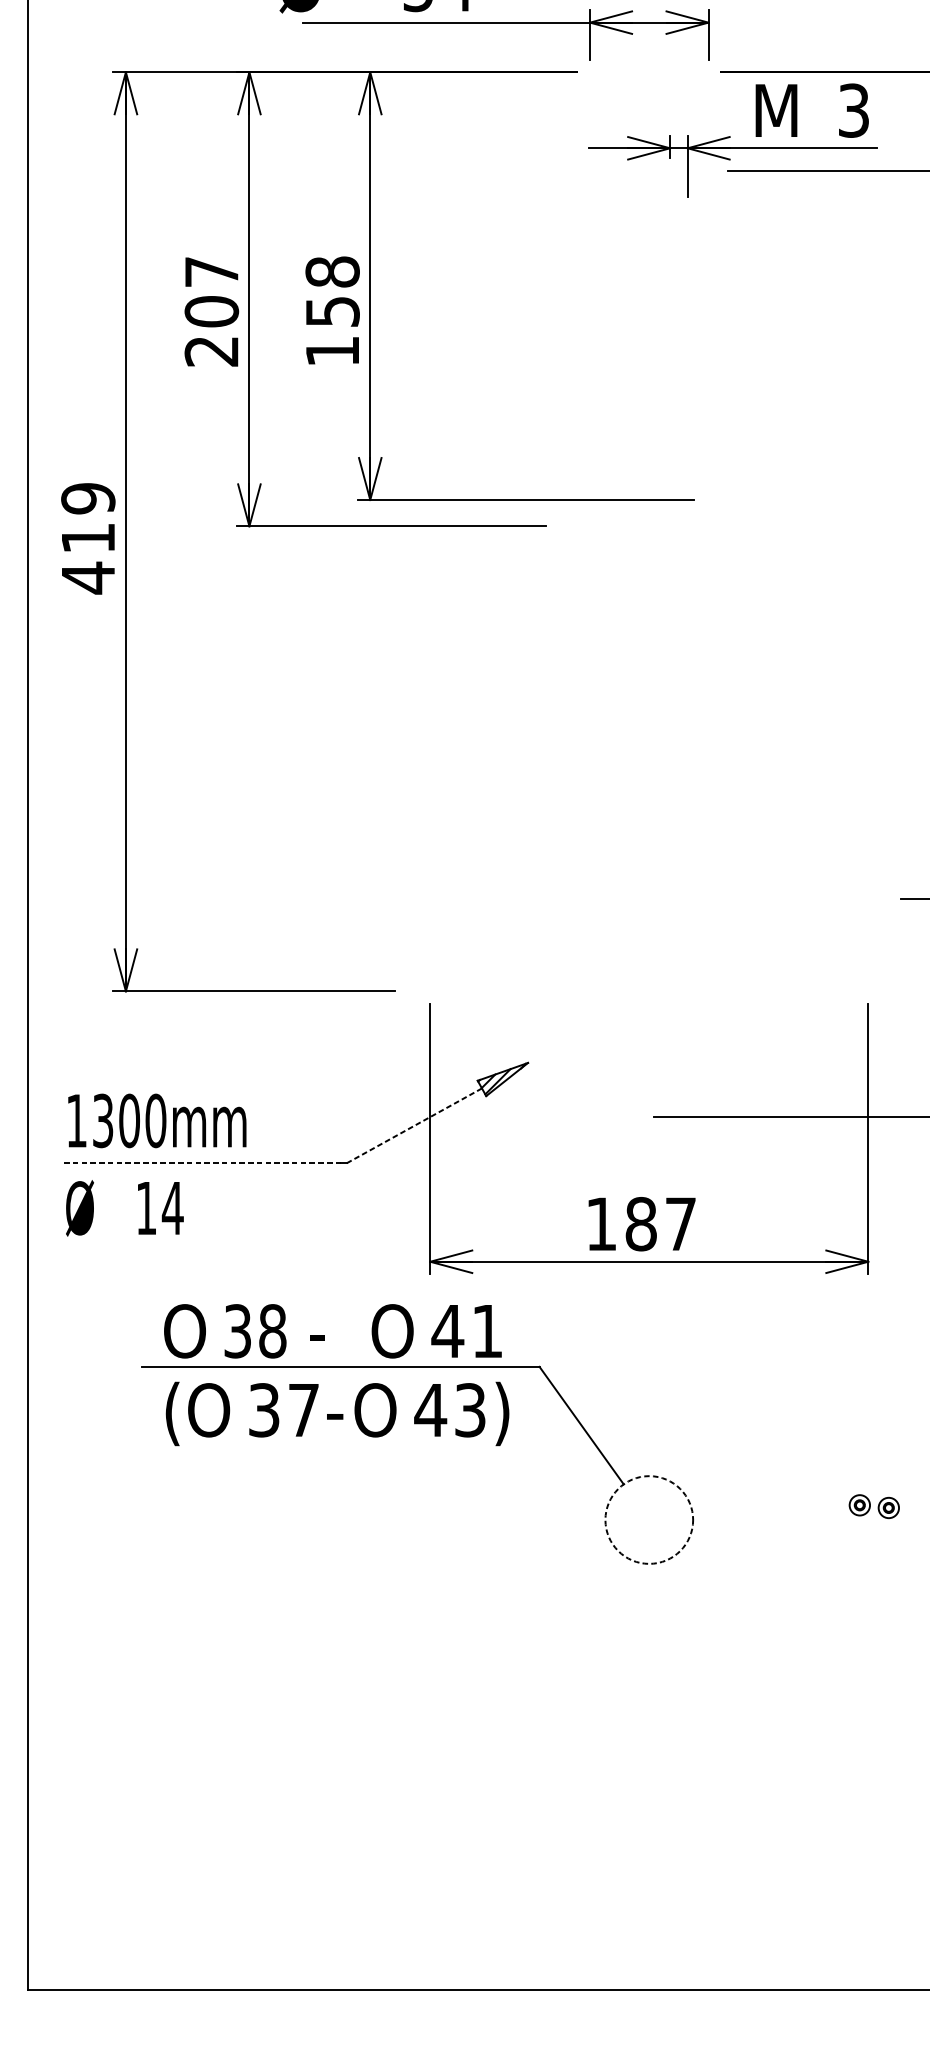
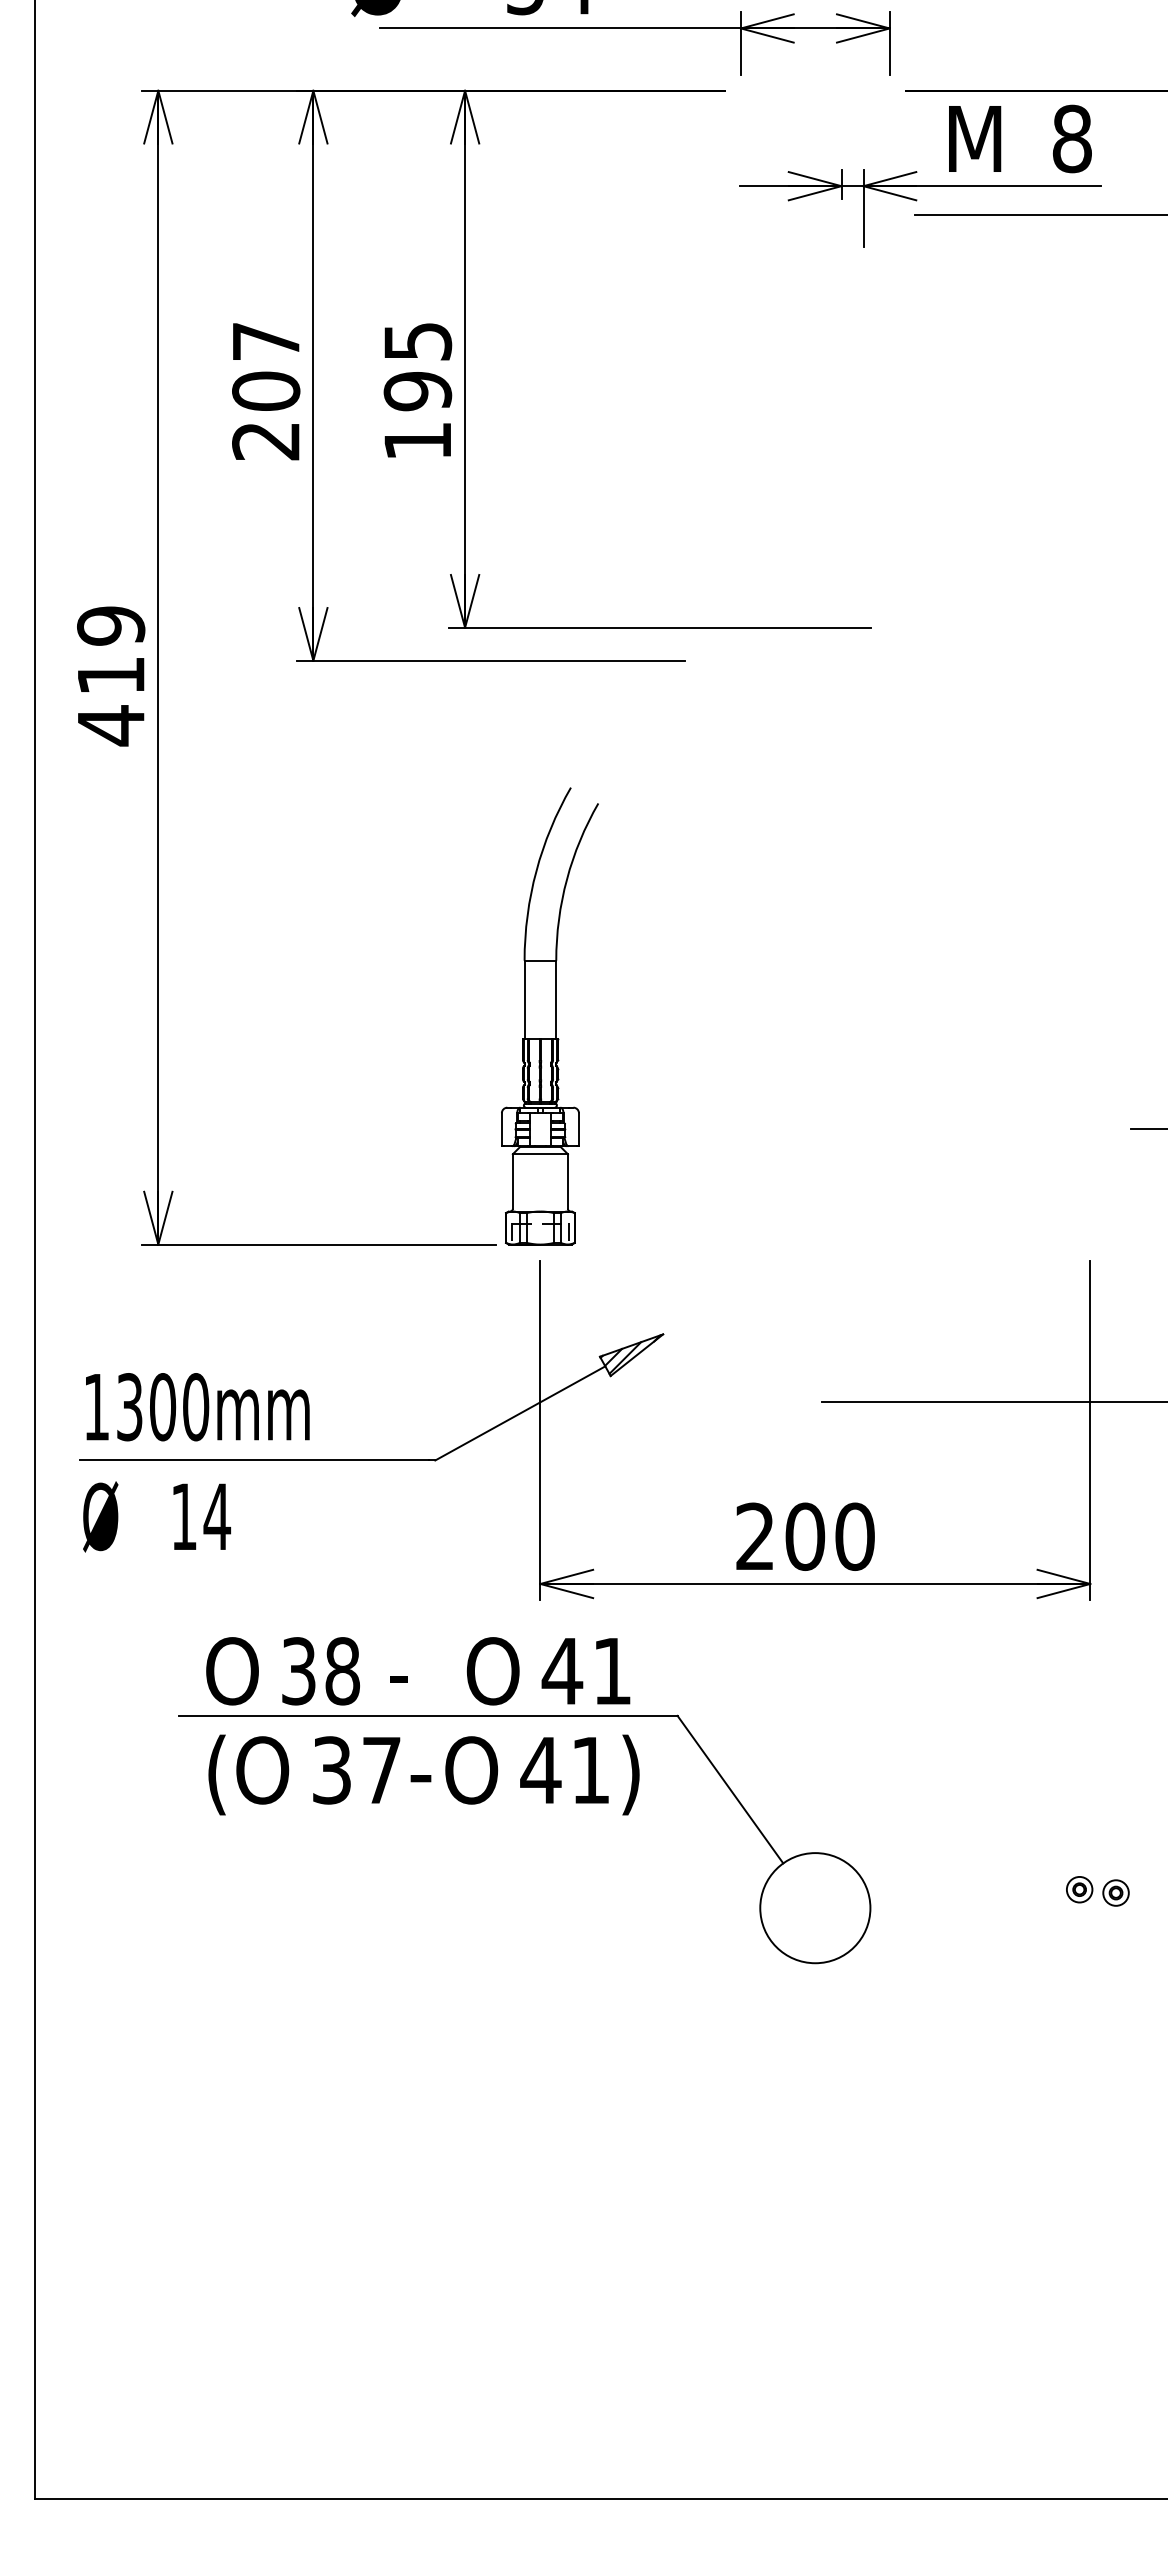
text: (853, 110) -> (1071, 138), 3 -> 8
text: (332, 291) -> (417, 366), 158 -> 195
part: (437, 809) -> (549, 1016), added
line: (413, 1125) -> (519, 1413), dashed -> solid
line: (201, 1163) -> (253, 1460), dashed -> solid
text: (641, 1223) -> (805, 1536), 187 -> 200
text: (470, 1410) -> (590, 1770), 43) -> 41)
circle: (649, 1520) -> (815, 1908), dashed -> solid

